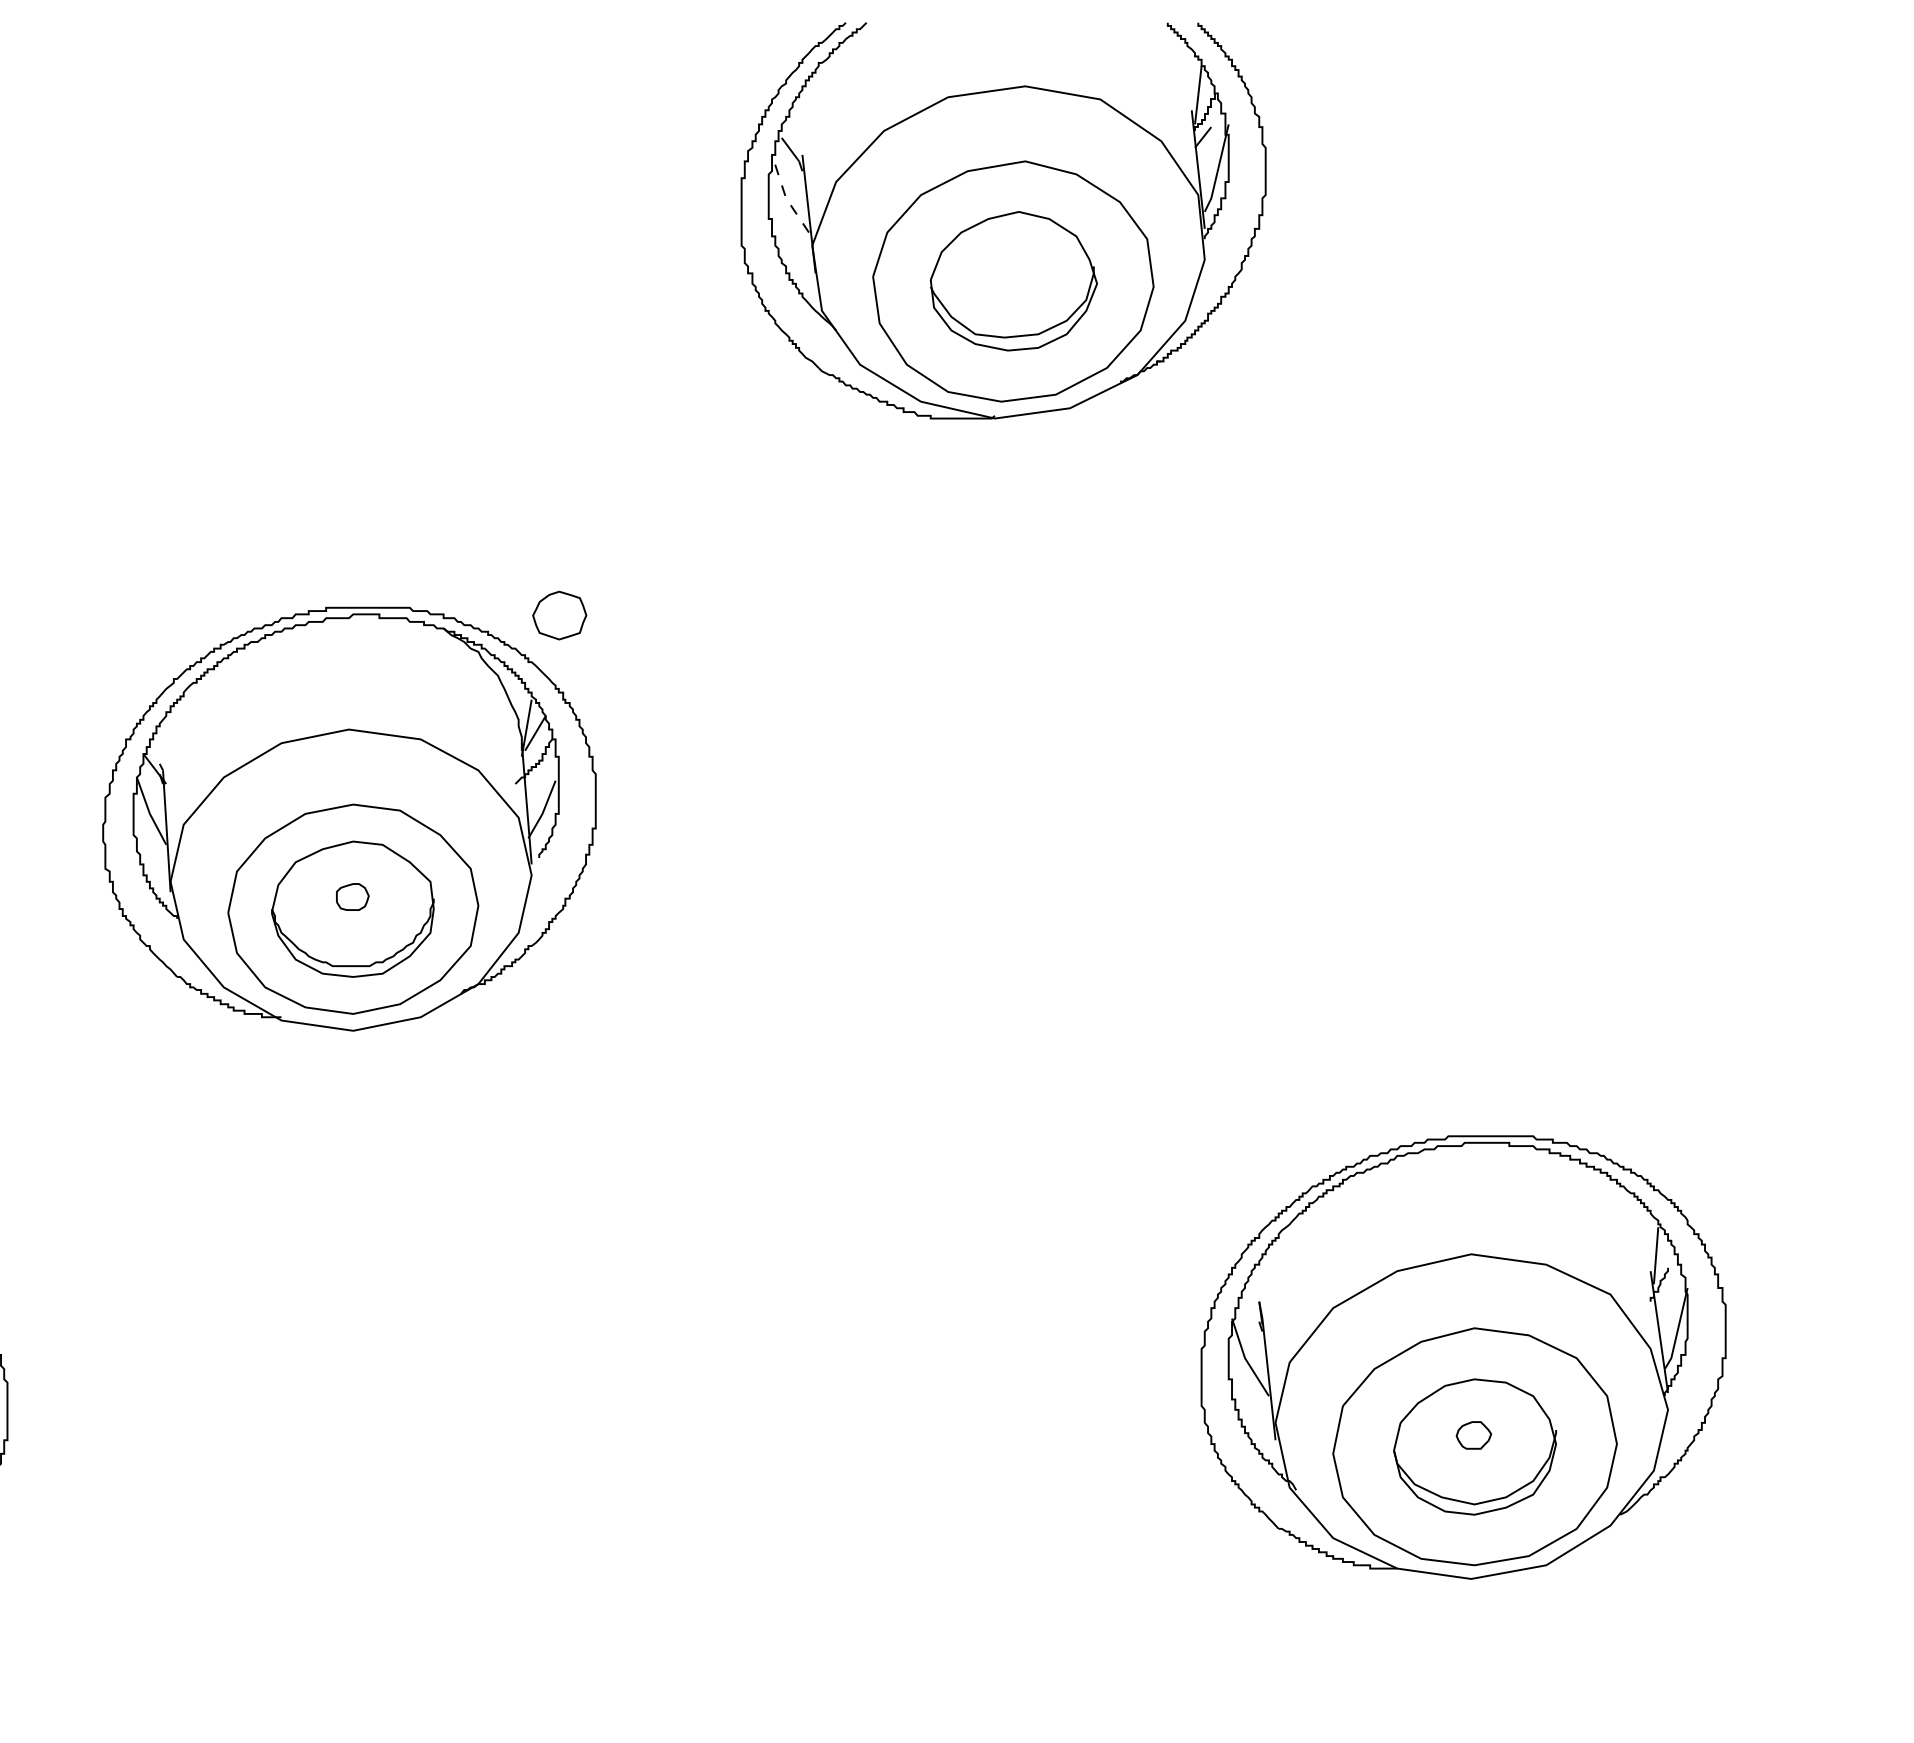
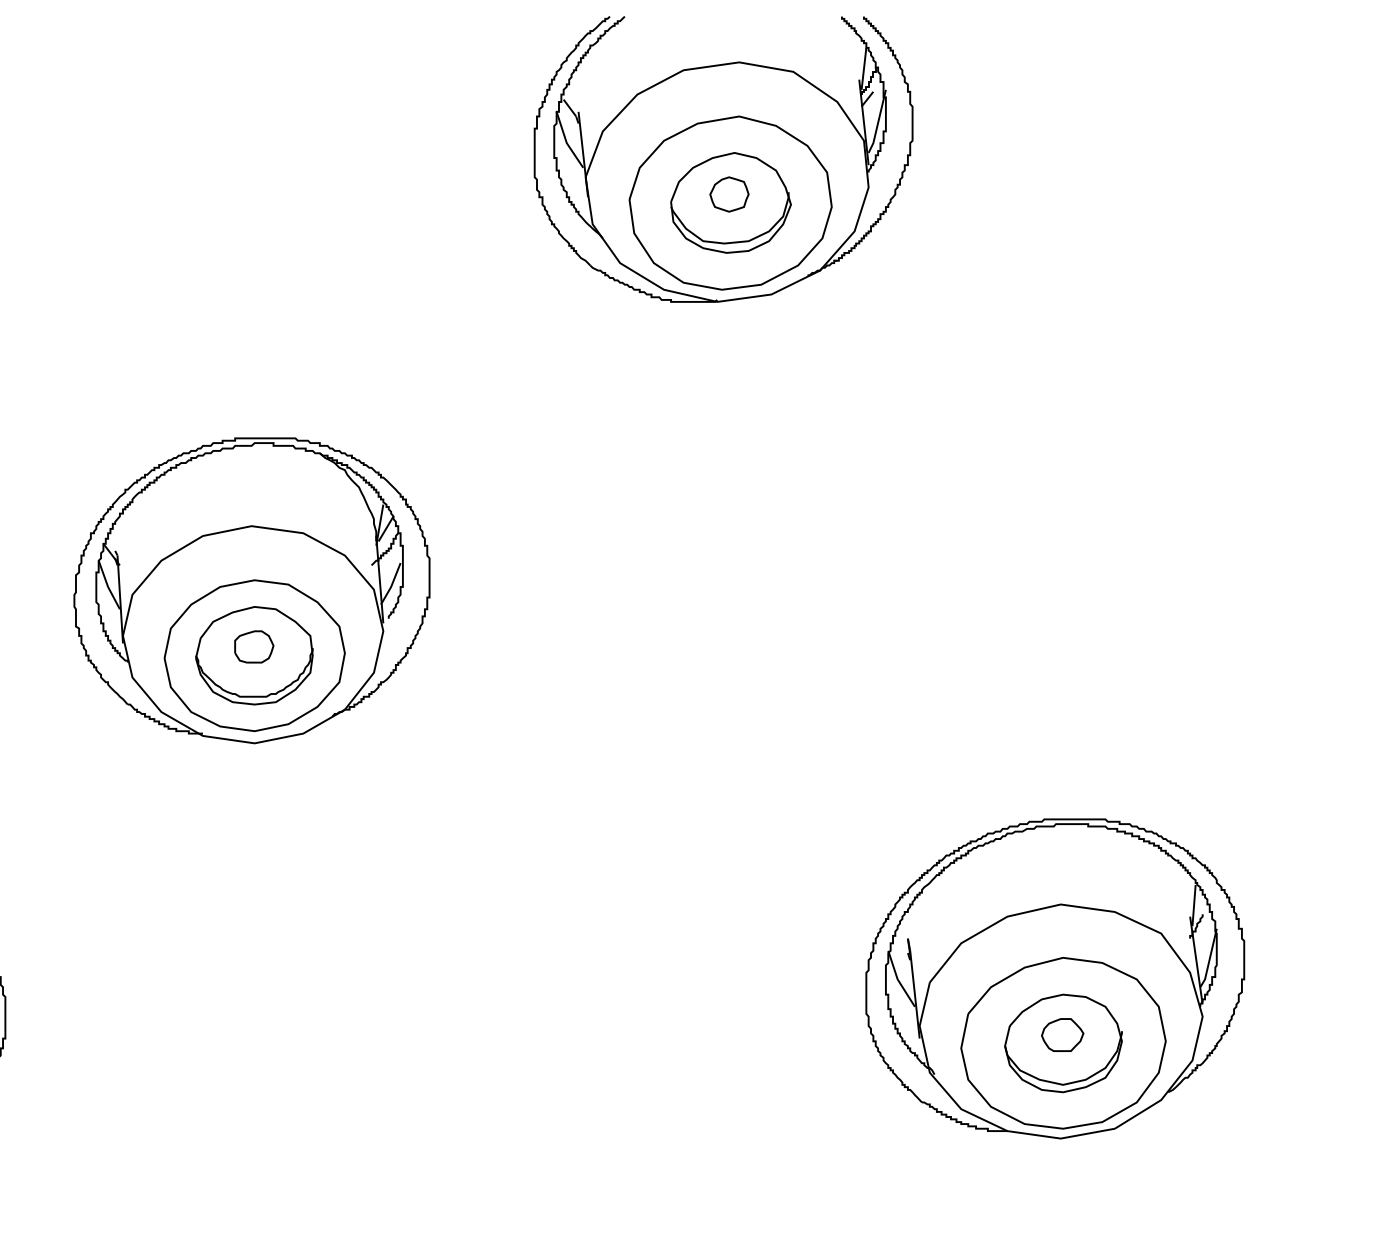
line: (785, 196) -> (566, 141), dashed -> solid
part: (559, 615) -> (729, 194), moved
part: (352, 896) -> (254, 646), size x1.67
part: (1473, 1435) -> (1062, 1035), size x1.67

